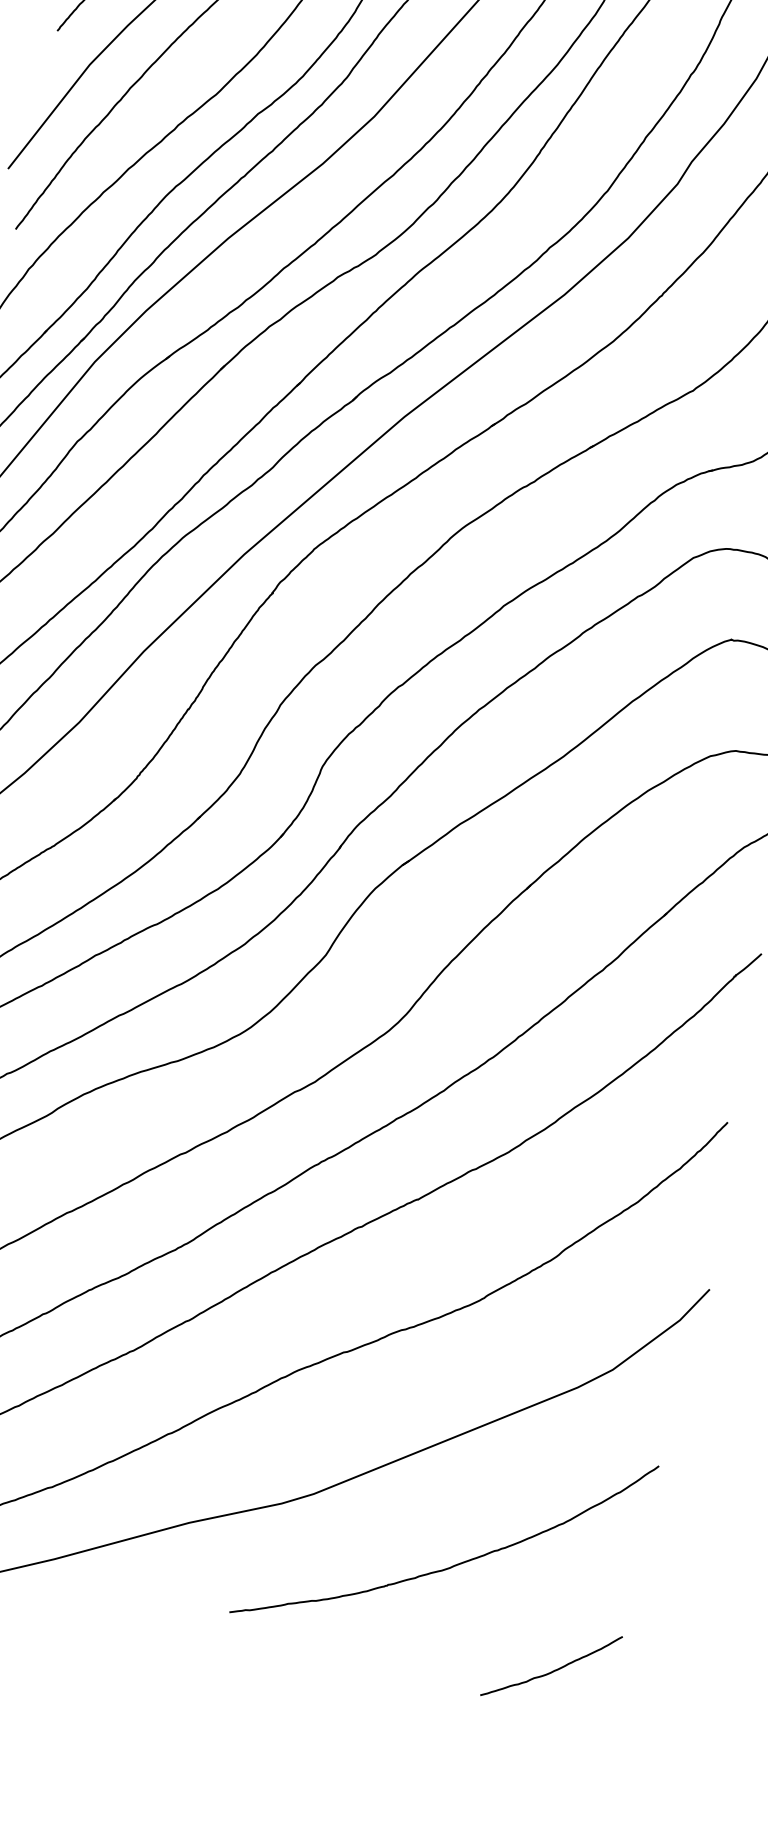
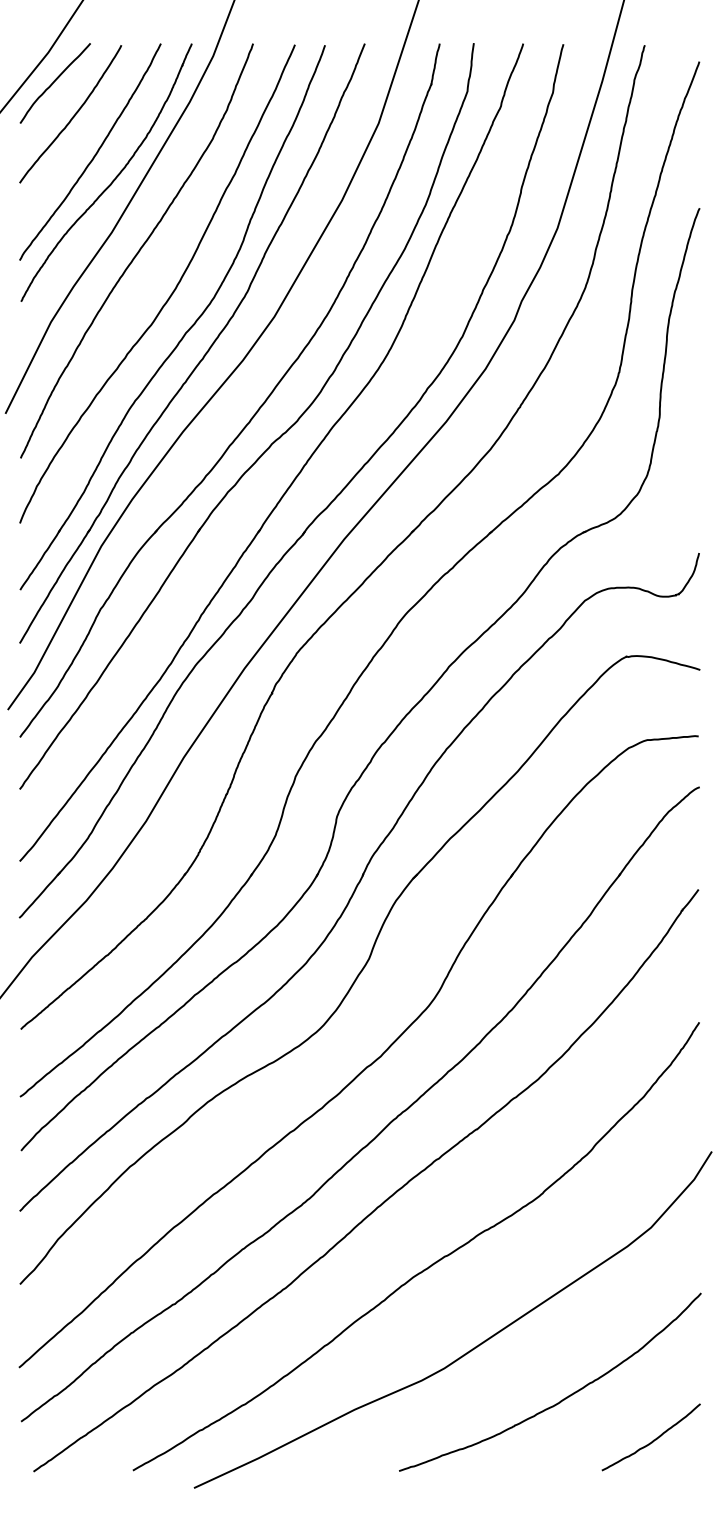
curve: (553, 1669) -> (653, 1439), moved

